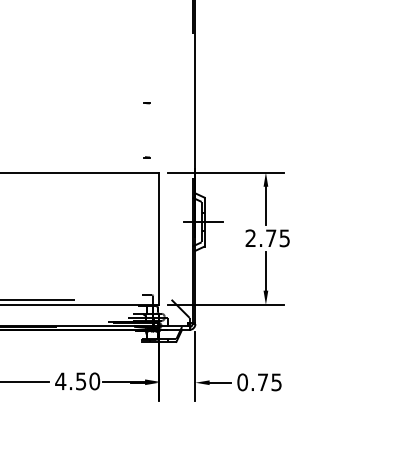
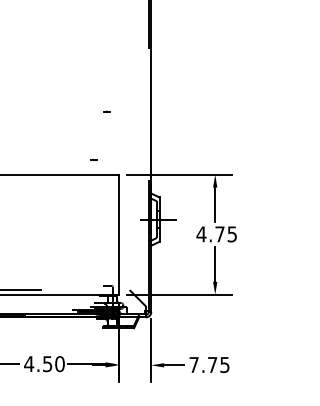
part: (146, 157) -> (93, 160), moved
text: (250, 237) -> (201, 233), 2.75 -> 4.75
text: (242, 382) -> (193, 365), 0.75 -> 7.75

